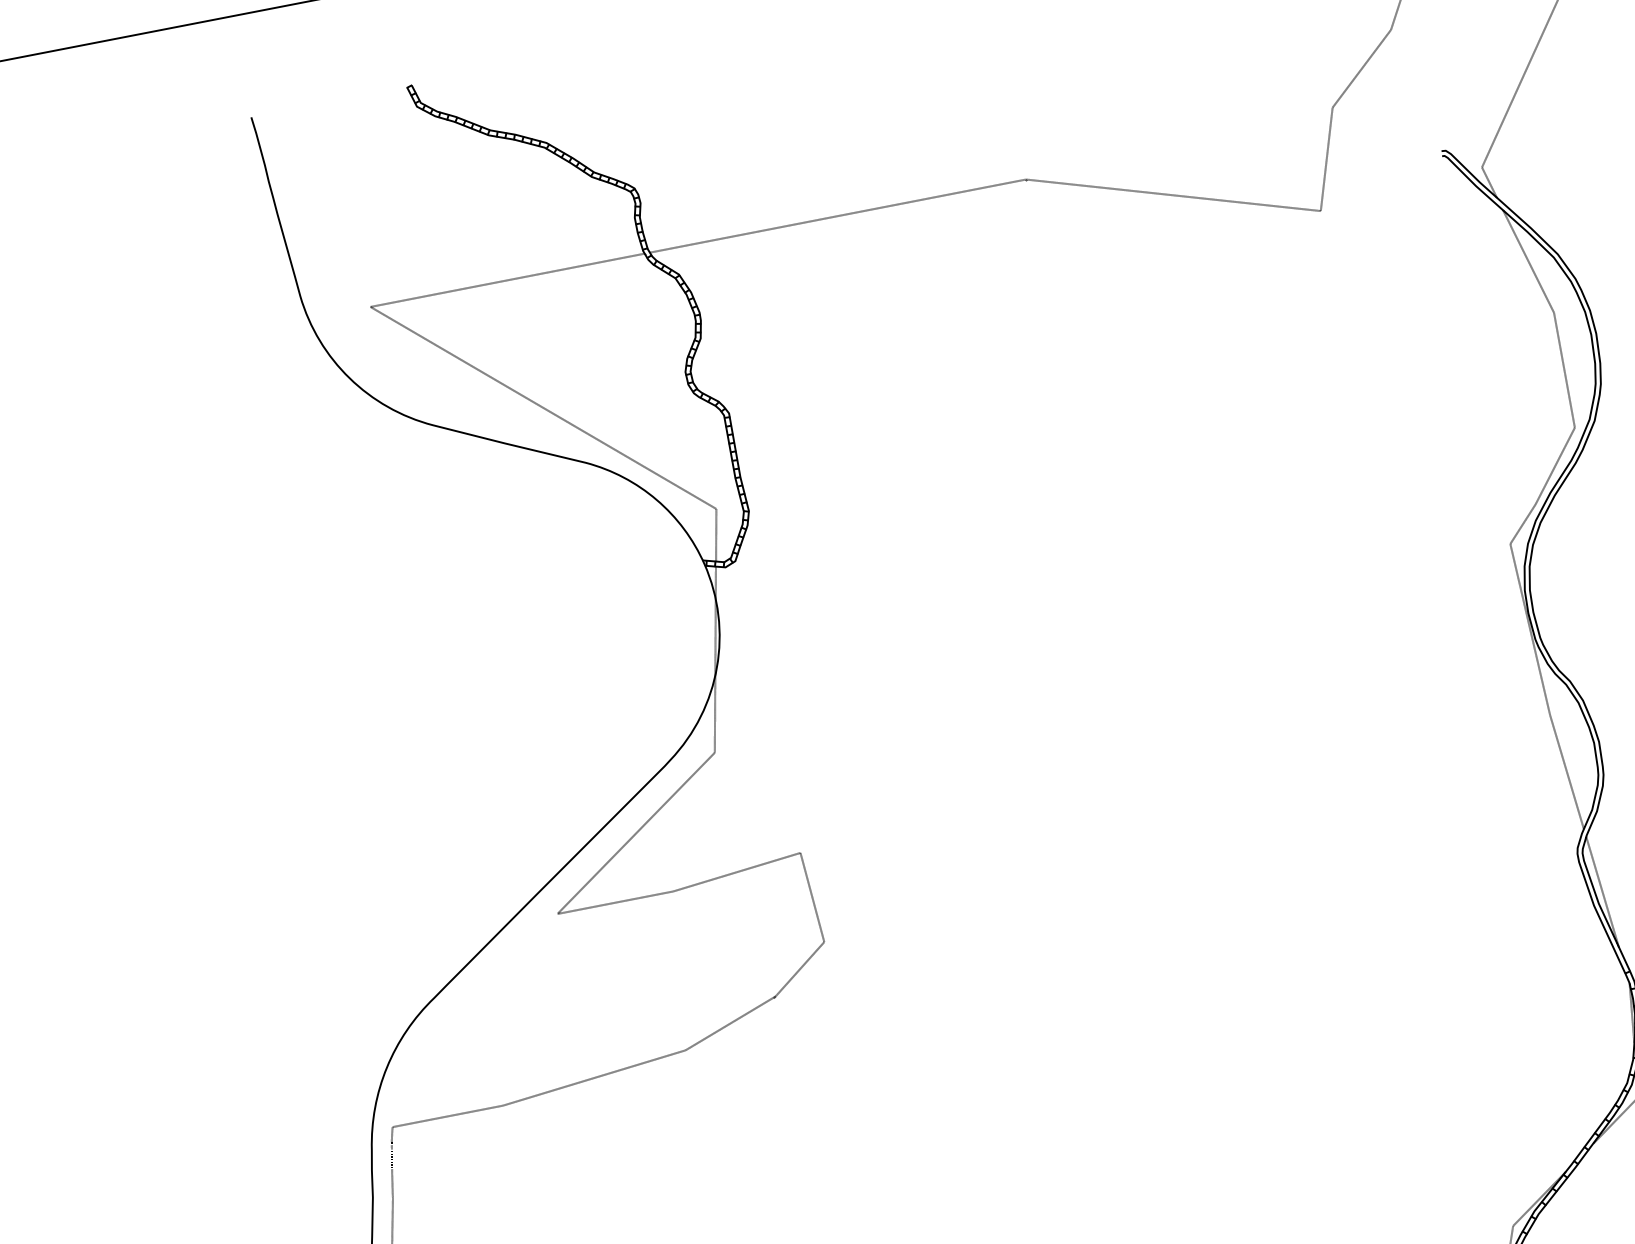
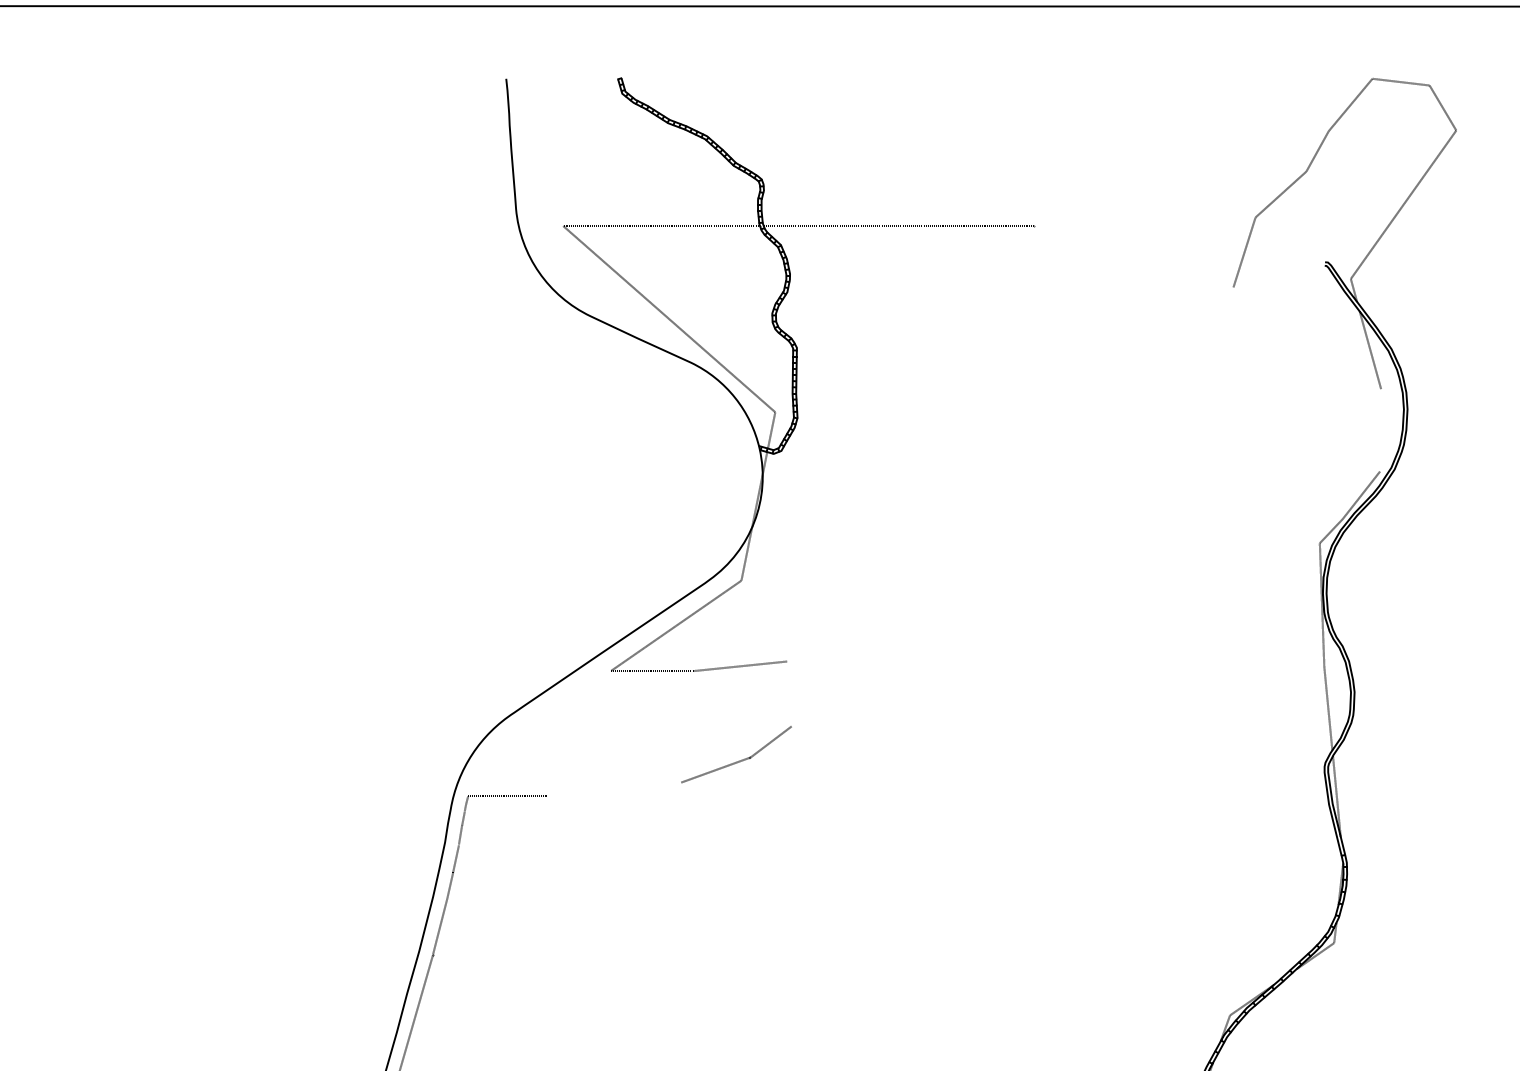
line: (1173, 195) -> (1133, 256), removed
line: (1564, 370) -> (1380, 430), removed
line: (812, 896) -> (789, 693), removed
line: (594, 1077) -> (614, 789), removed

